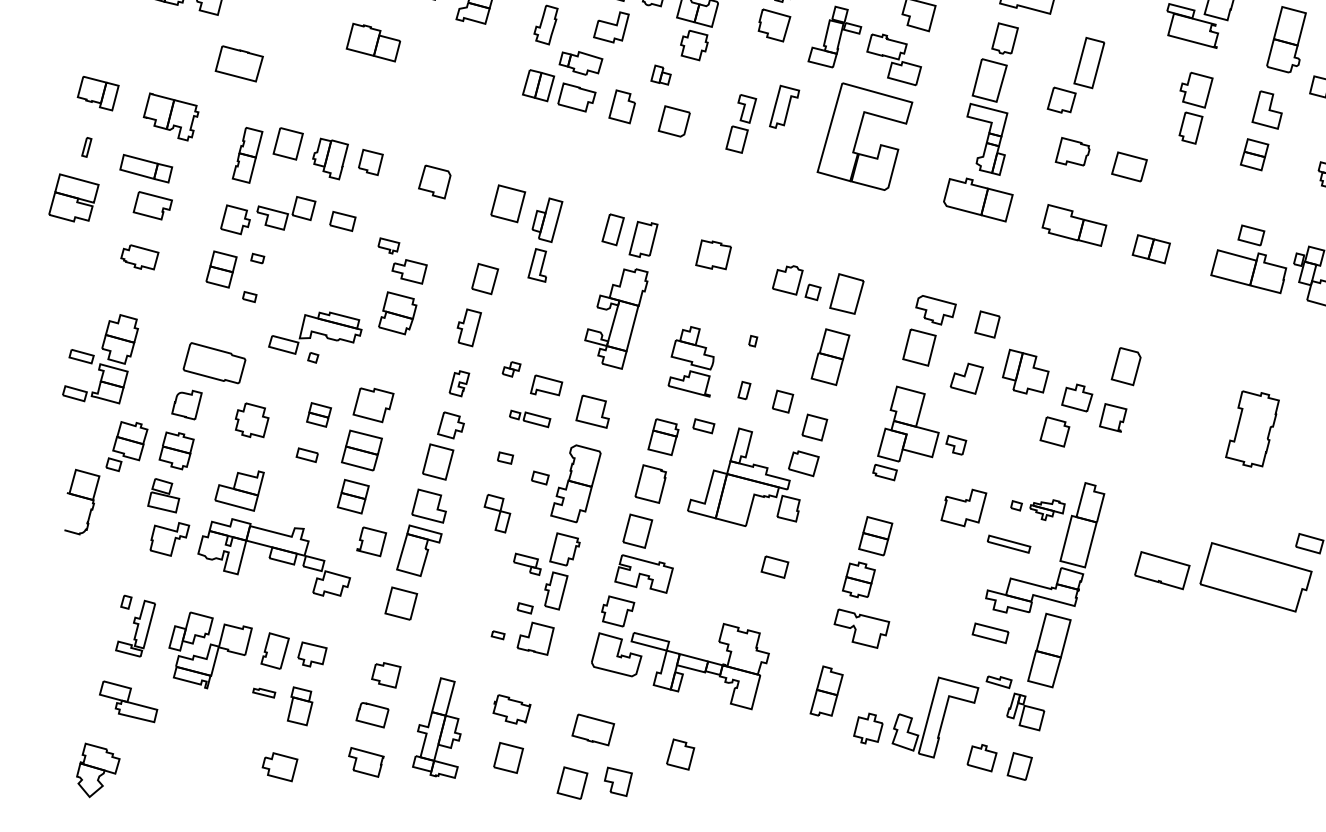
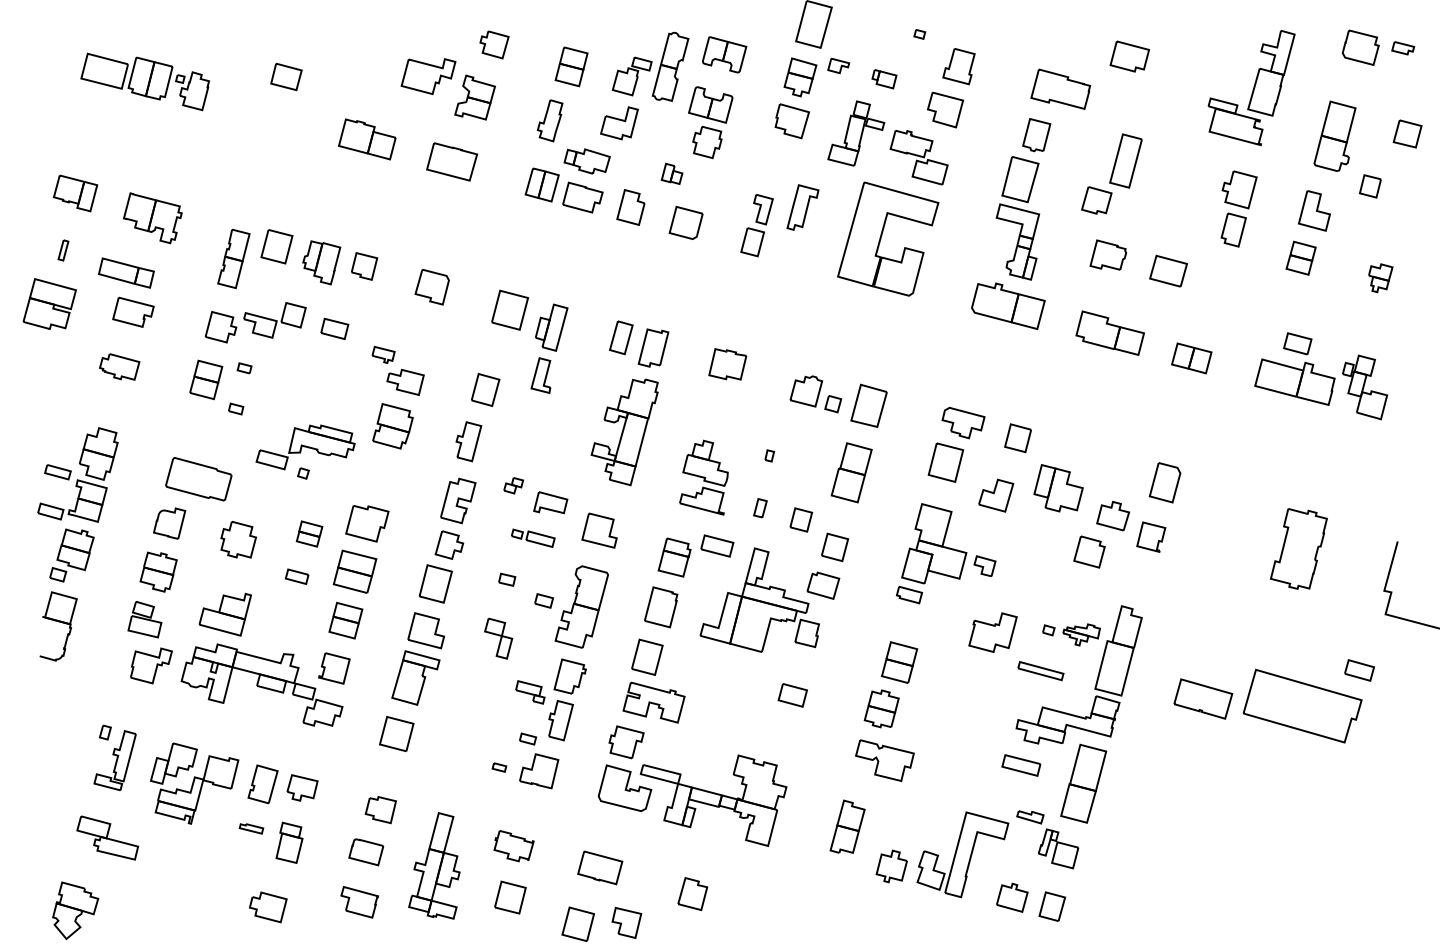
part: (239, 63) -> (452, 161), moved
part: (459, 383) -> (458, 500), size x1.67
part: (703, 425) -> (717, 545), size x1.43
part: (126, 446) -> (71, 555), moved
part: (371, 541) -> (334, 668), moved

